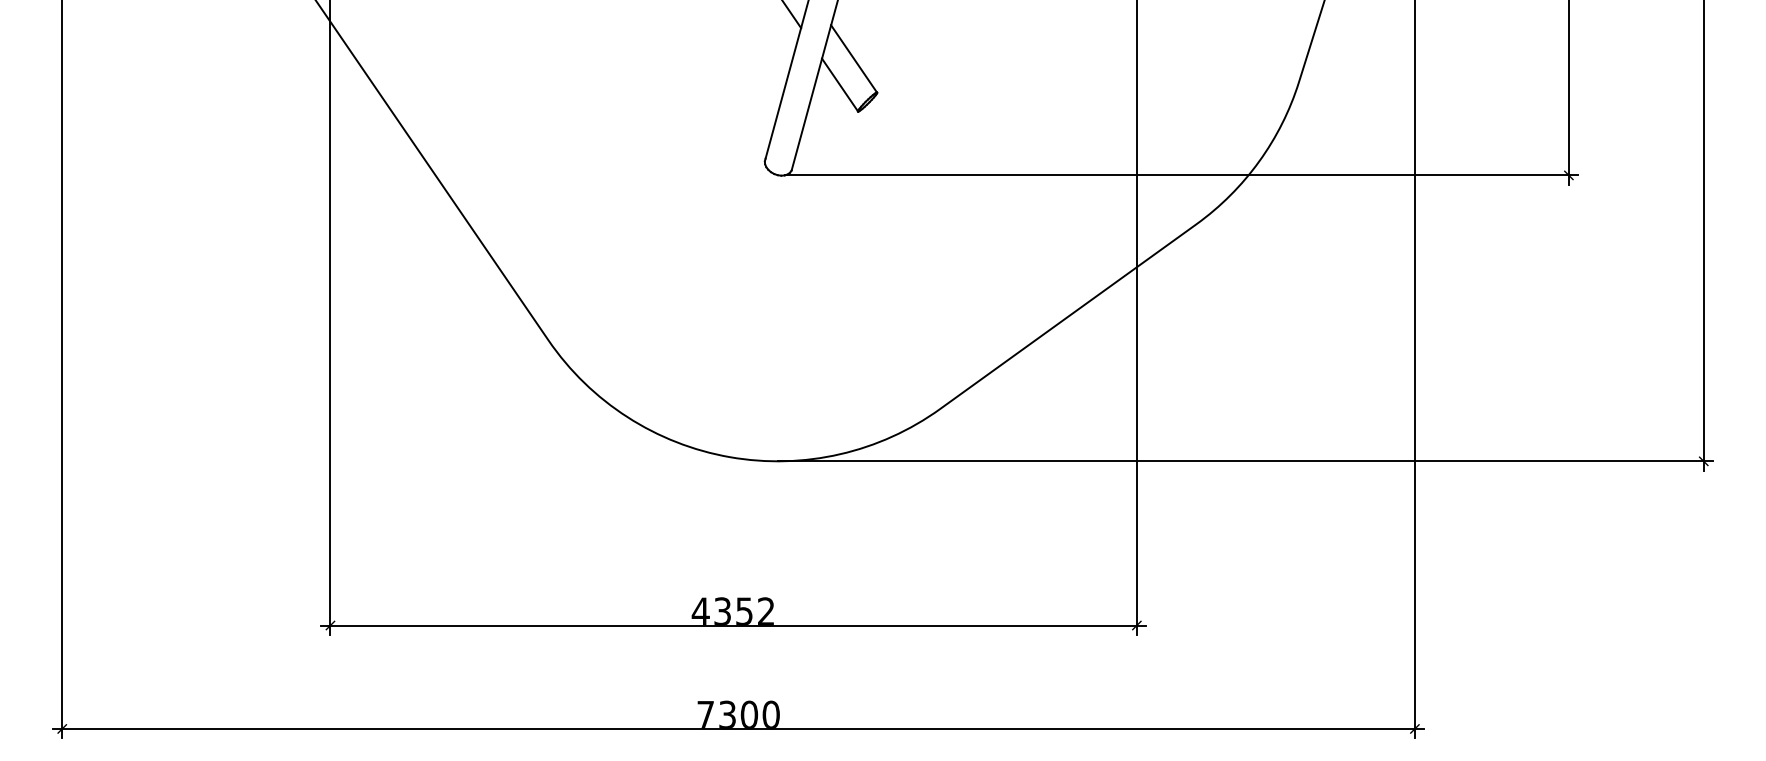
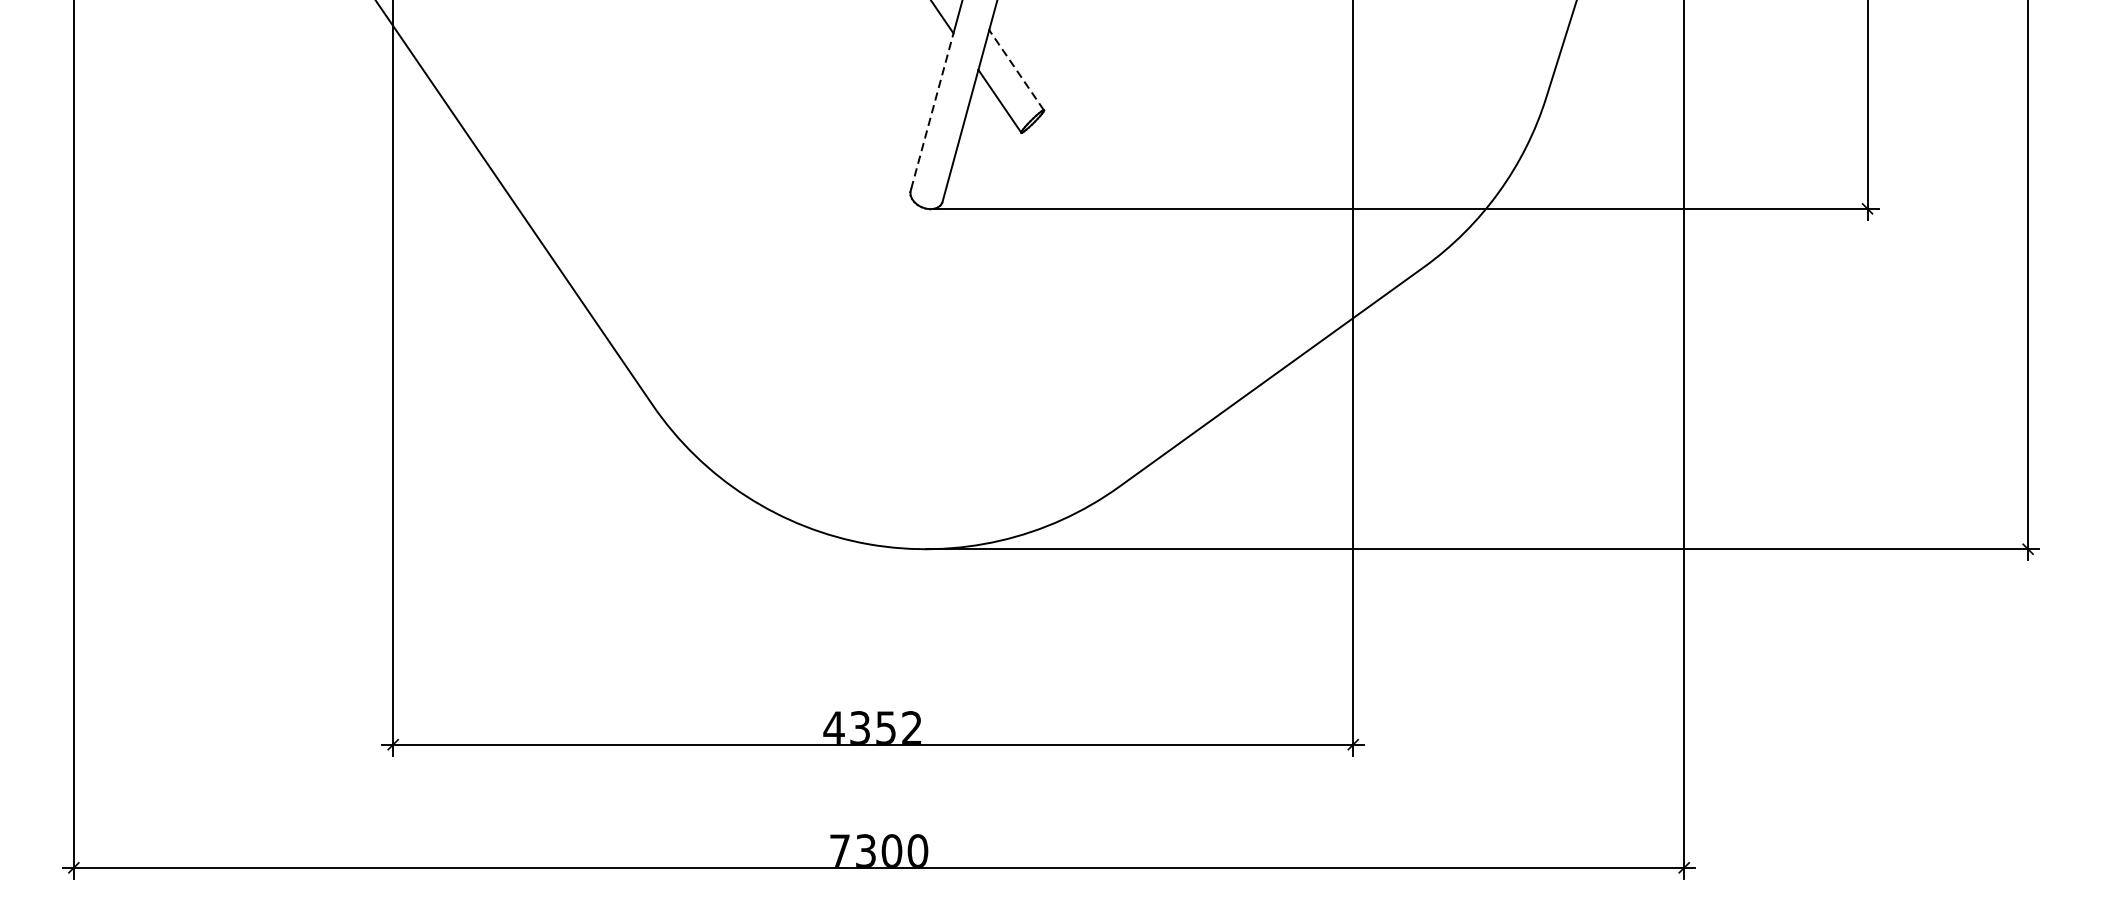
line: (854, 58) -> (1017, 69), solid -> dashed
line: (783, 93) -> (932, 111), solid -> dashed

